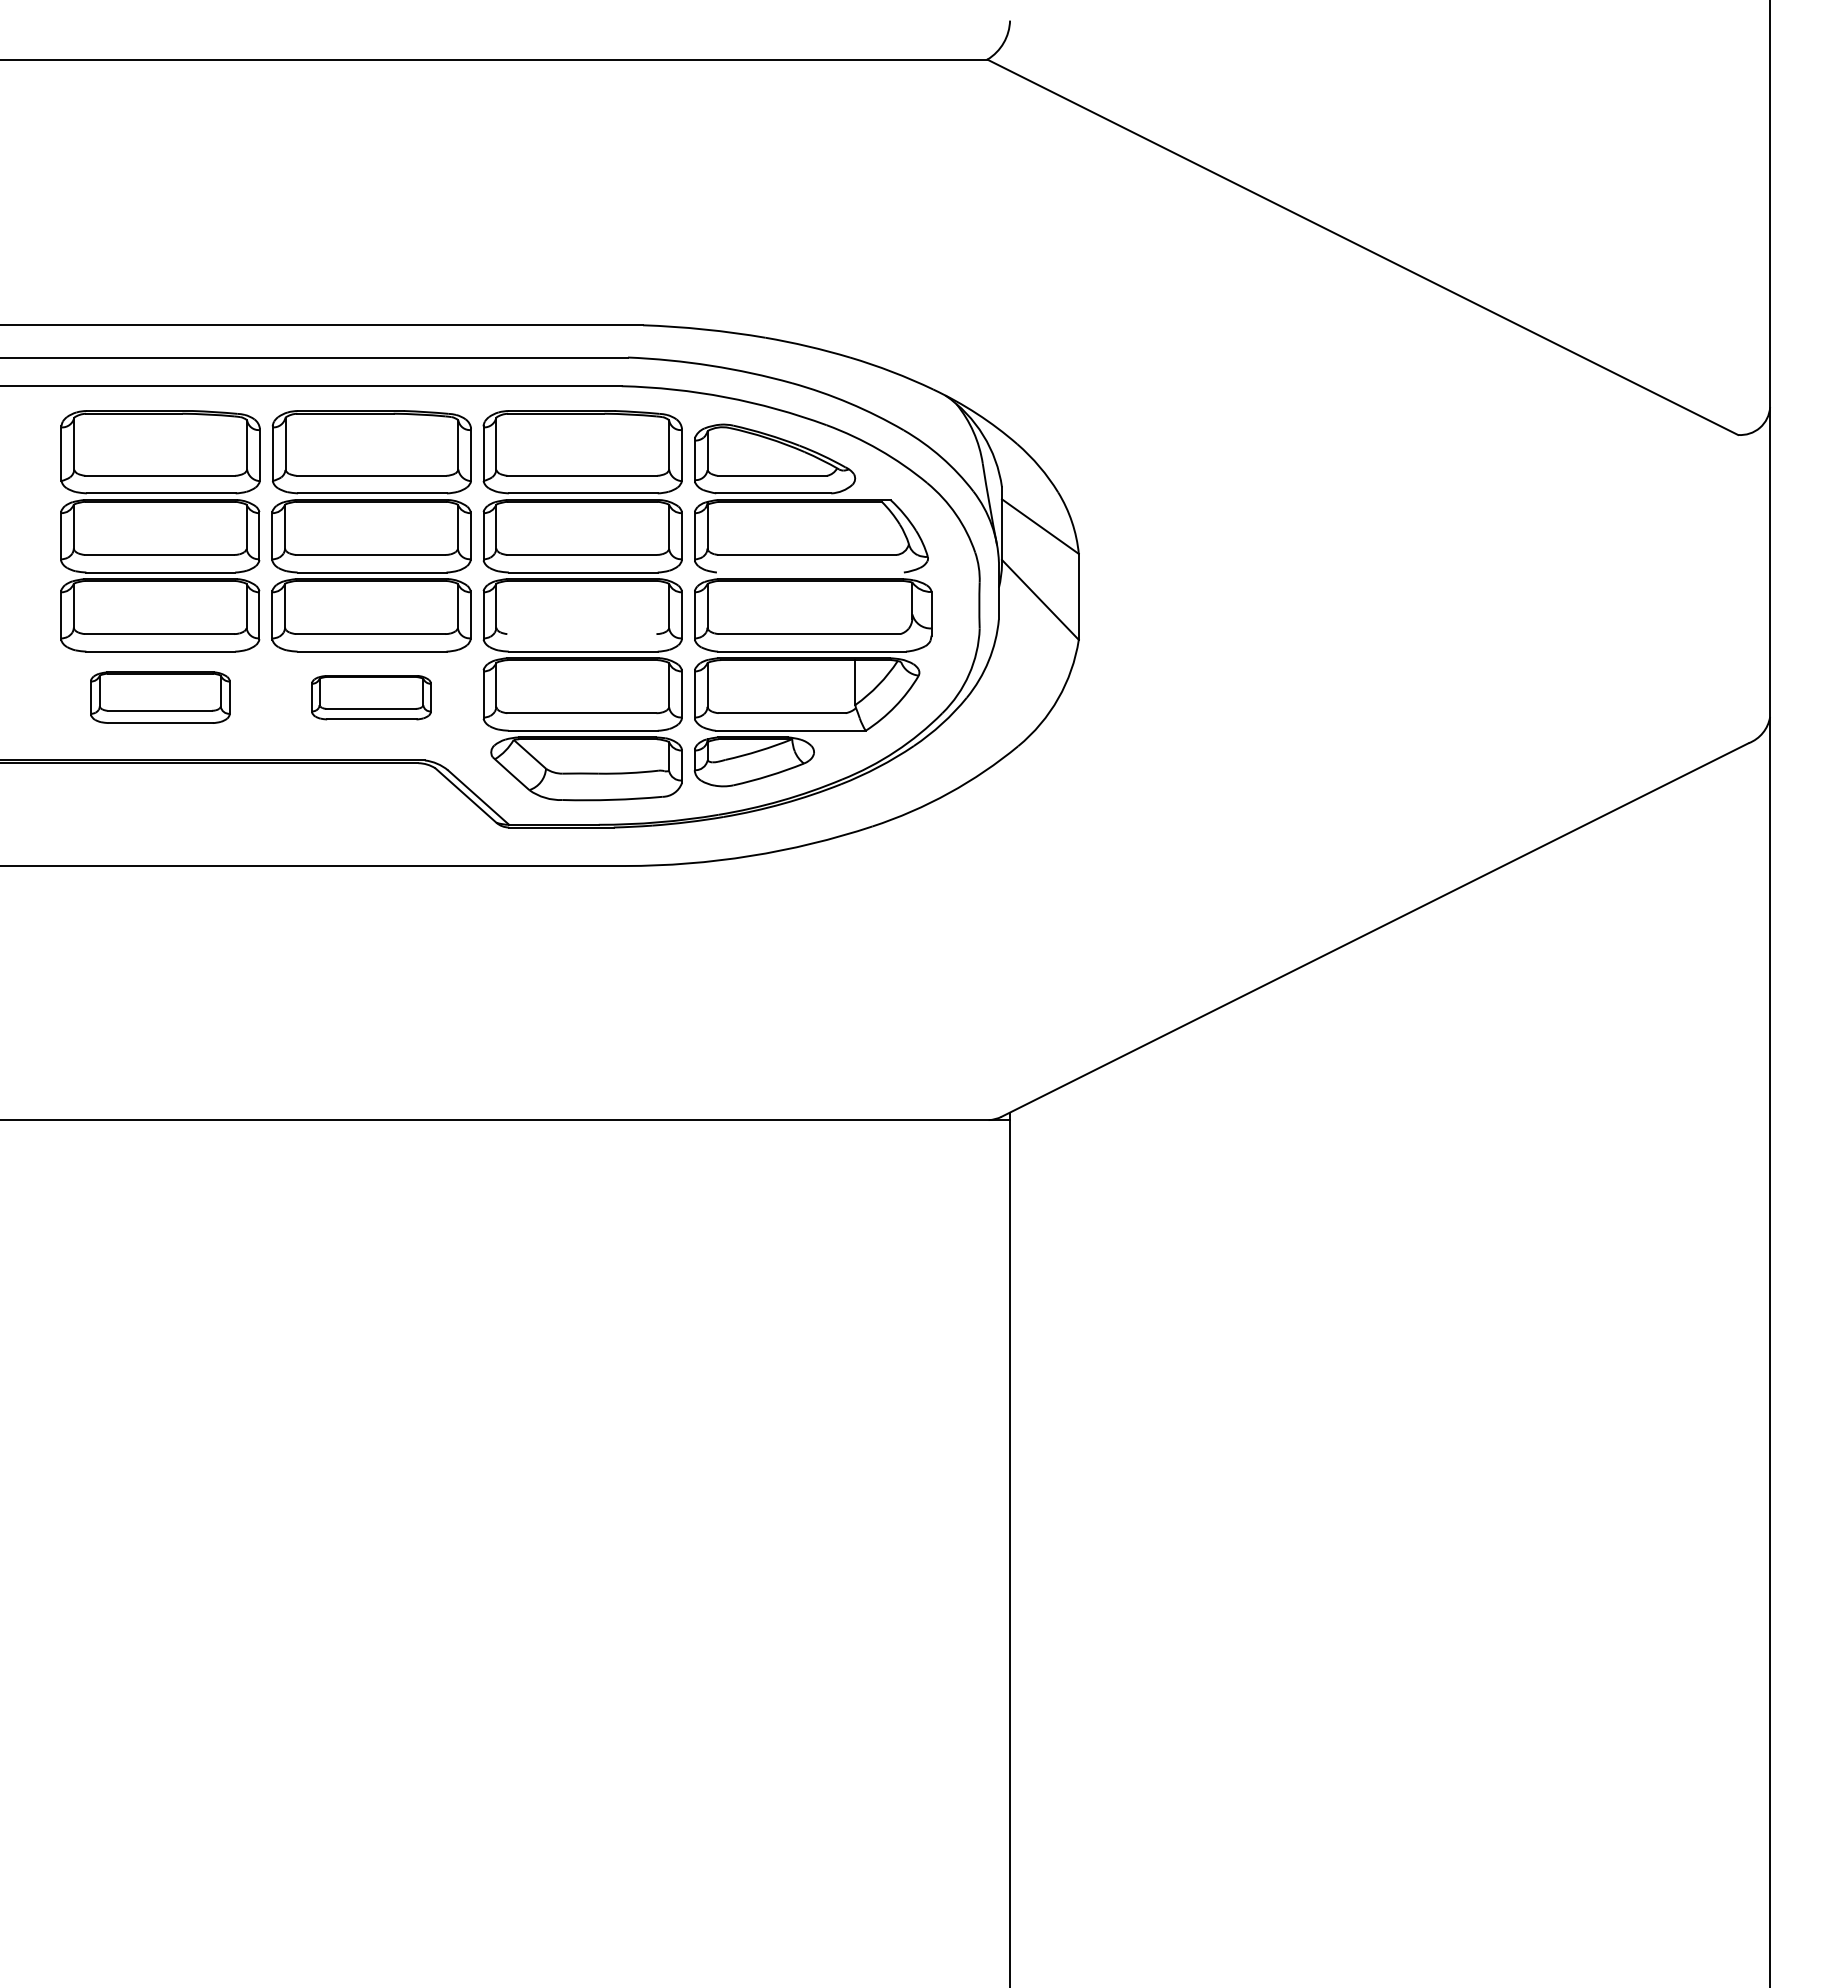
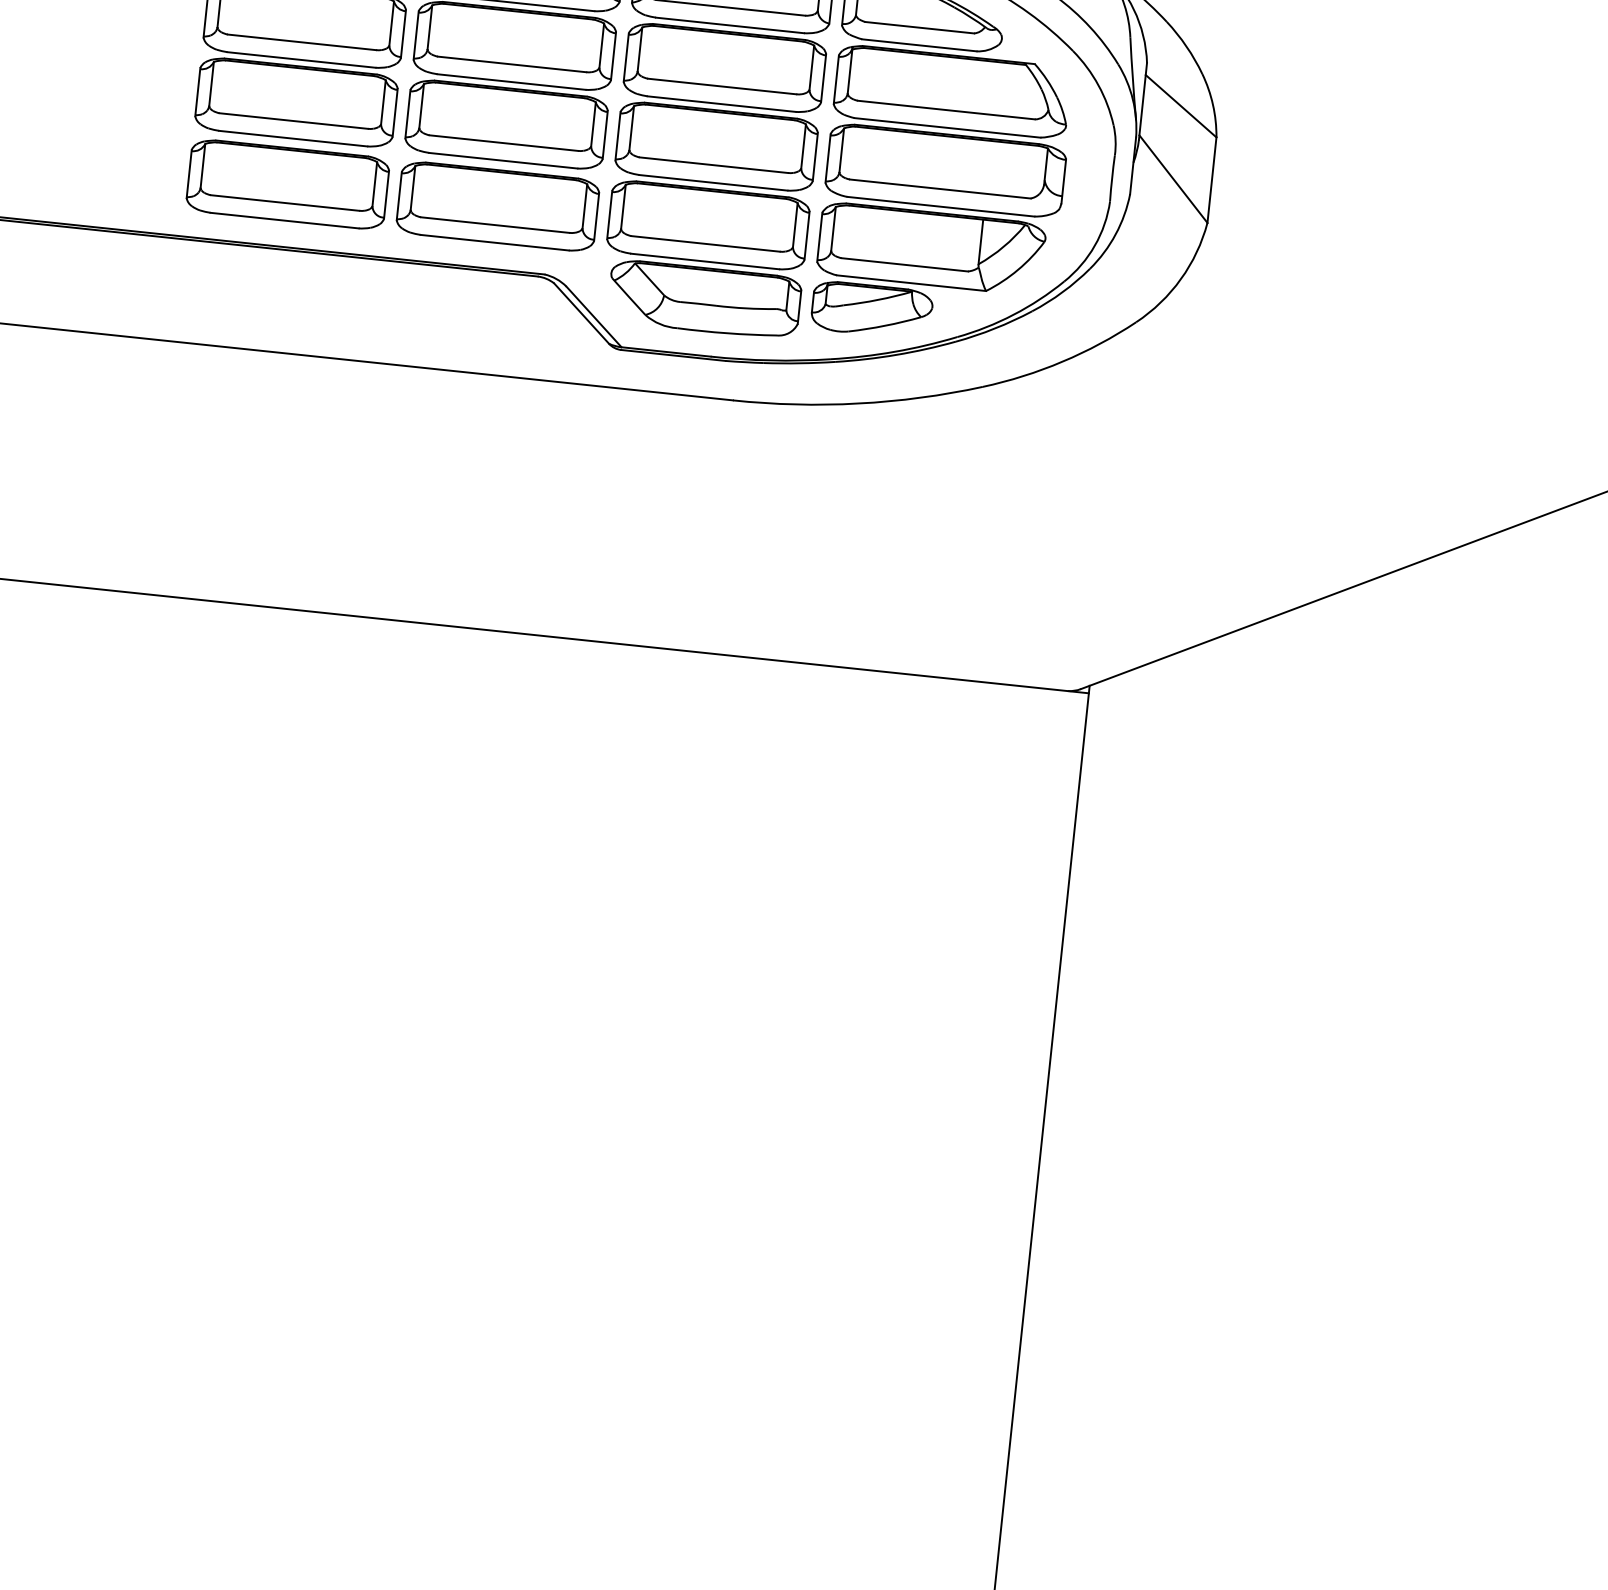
line: (809, 572) -> (946, 127), added
line: (581, 634) -> (713, 165), added
part: (160, 697) -> (288, 184), size x1.43
part: (371, 697) -> (498, 206), size x1.67

